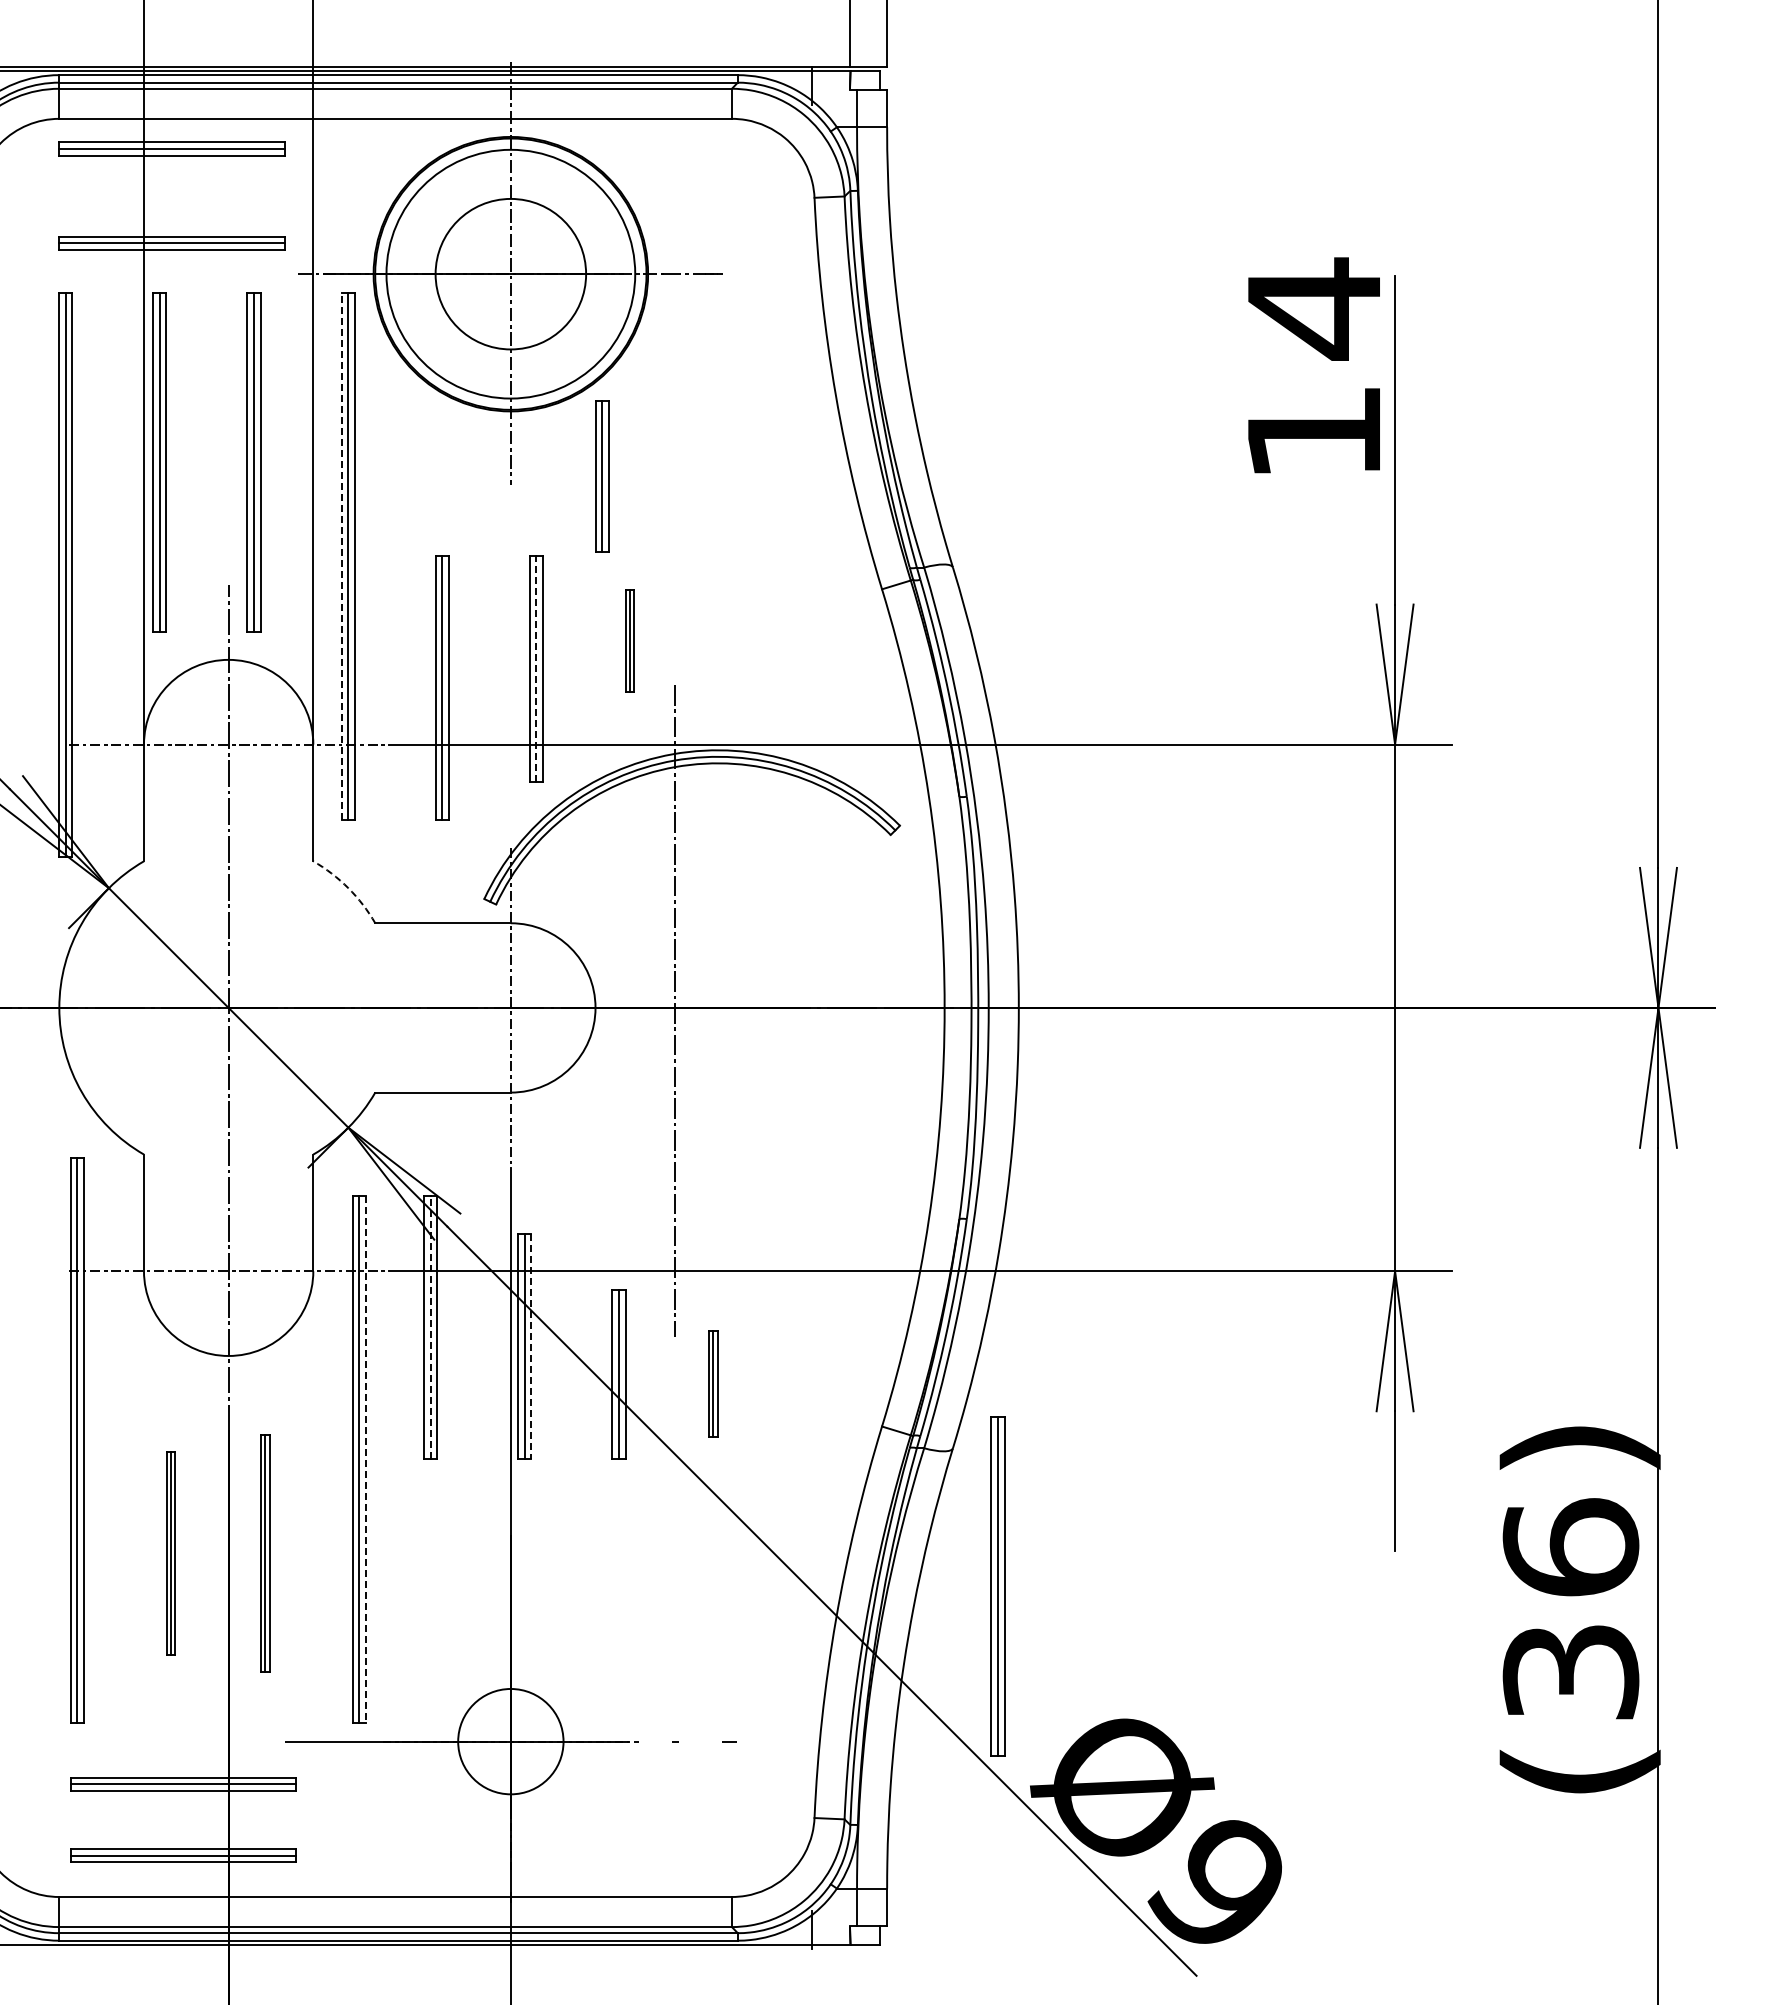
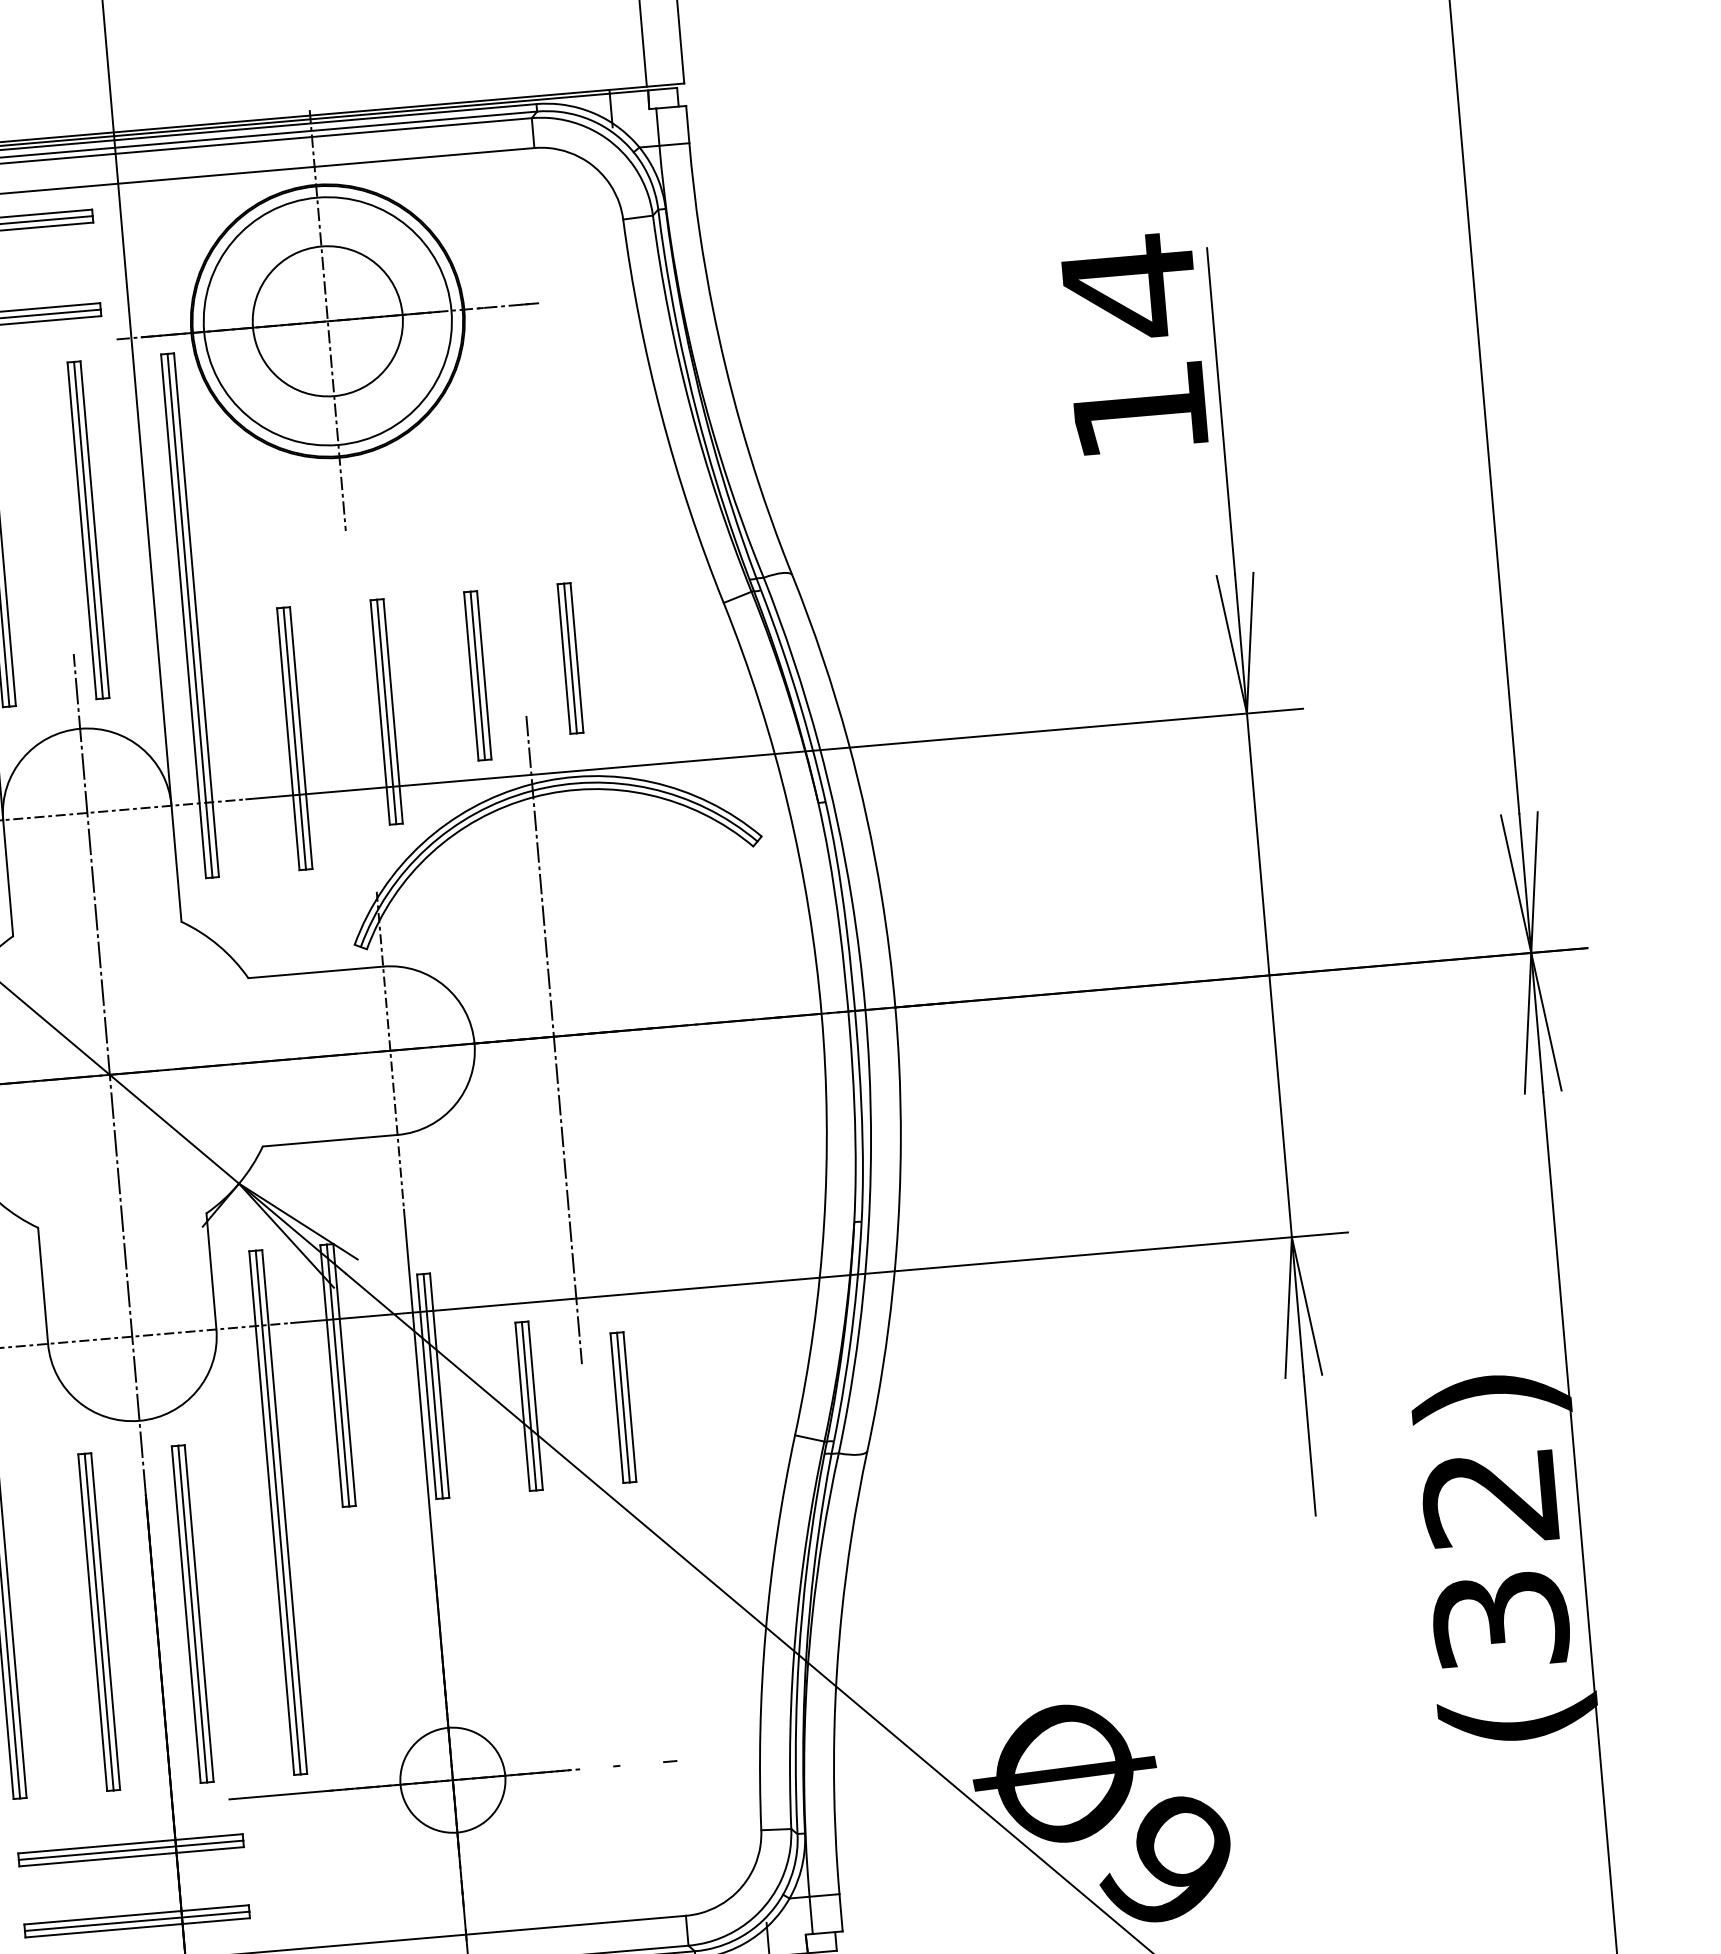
part: (602, 476) -> (570, 658), moved
line: (341, 555) -> (183, 615), dashed -> solid
part: (630, 640) -> (477, 675), size x1.67
line: (536, 669) -> (387, 712), dashed -> solid
arc: (348, 888) -> (218, 945), dashed -> solid
line: (430, 1327) -> (337, 1375), dashed -> solid
line: (531, 1346) -> (439, 1385), dashed -> solid
part: (713, 1383) -> (623, 1406), size x1.43
line: (365, 1459) -> (284, 1512), dashed -> solid
text: (1570, 1547) -> (1489, 1496), (36) -> (32)
part: (171, 1553) -> (99, 1622), size x1.67
part: (265, 1553) -> (192, 1614), size x1.43
part: (997, 1586) -> (923, 1584), removed

